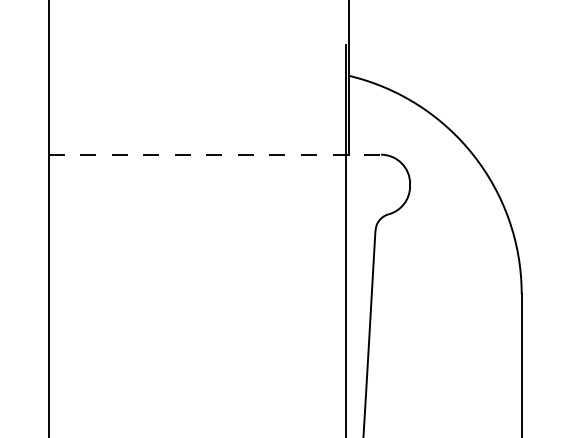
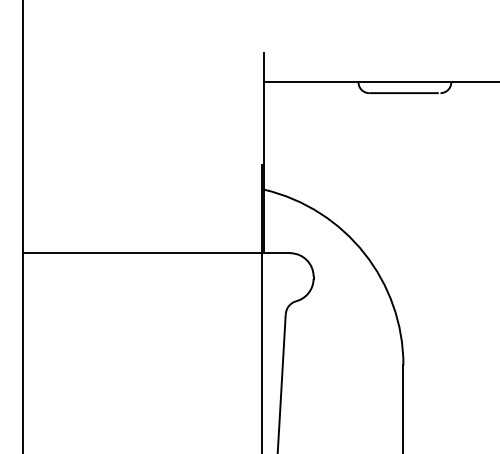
line: (214, 155) -> (156, 253), dashed -> solid

